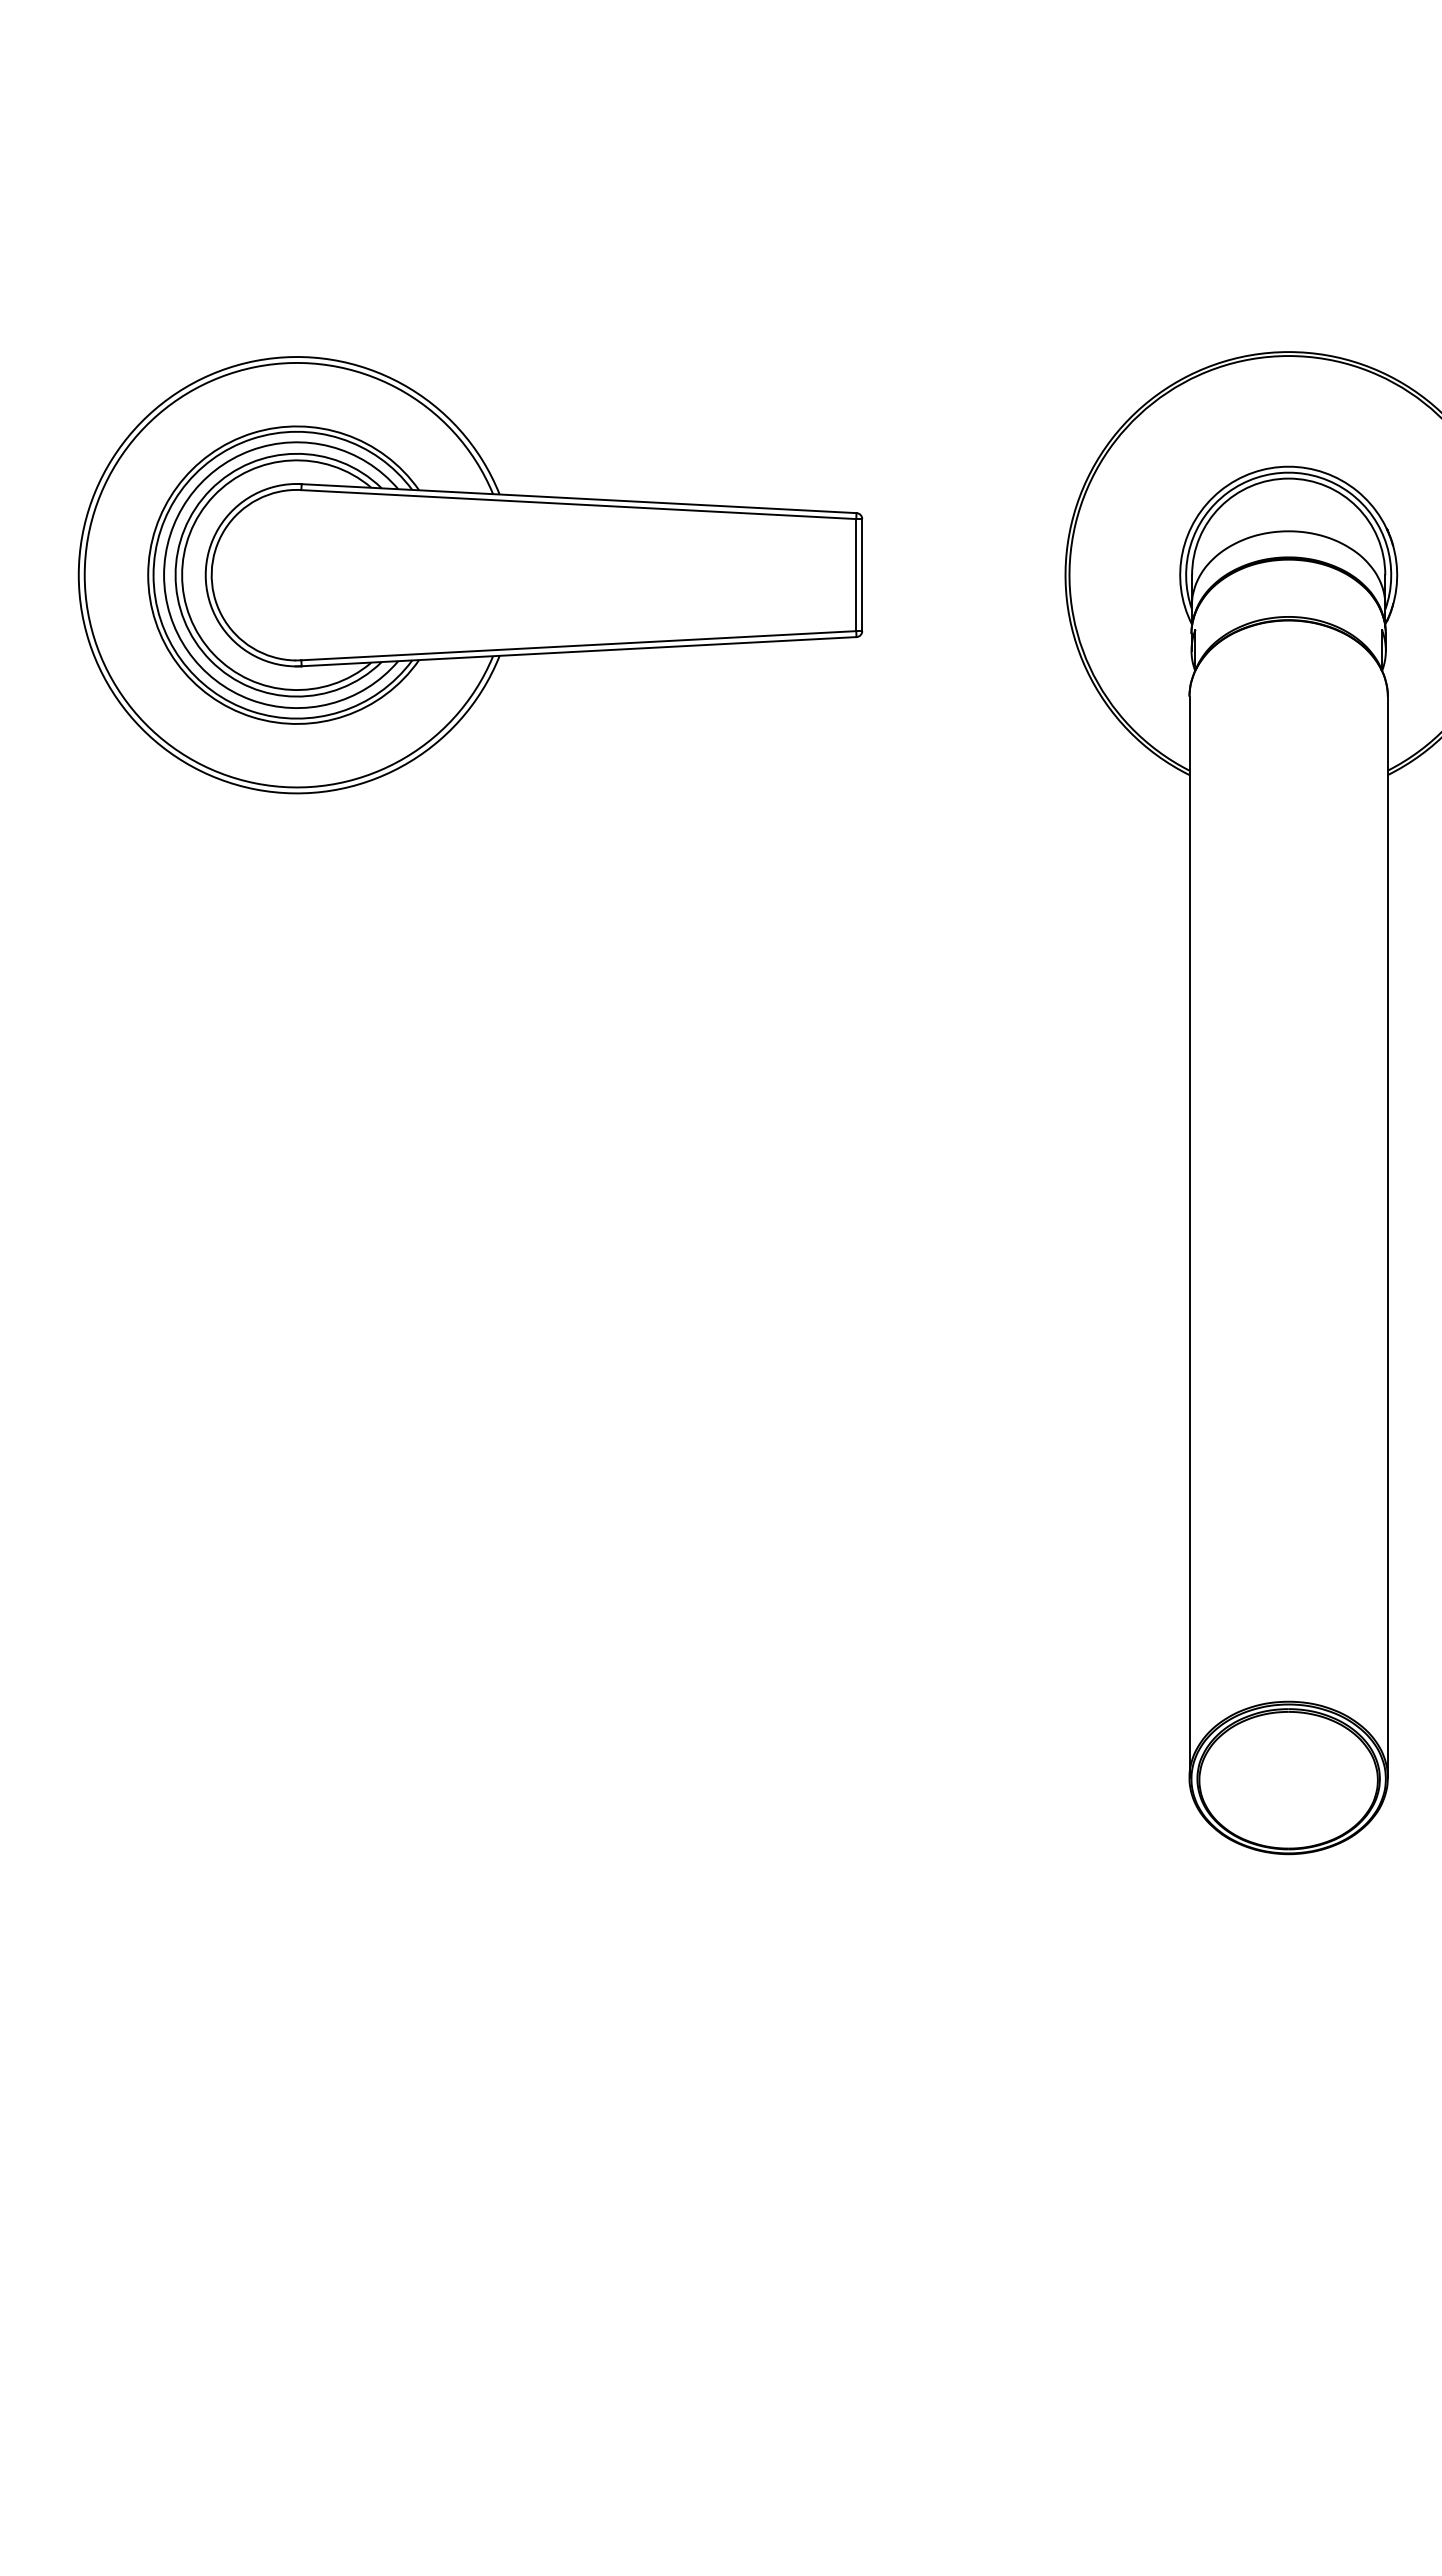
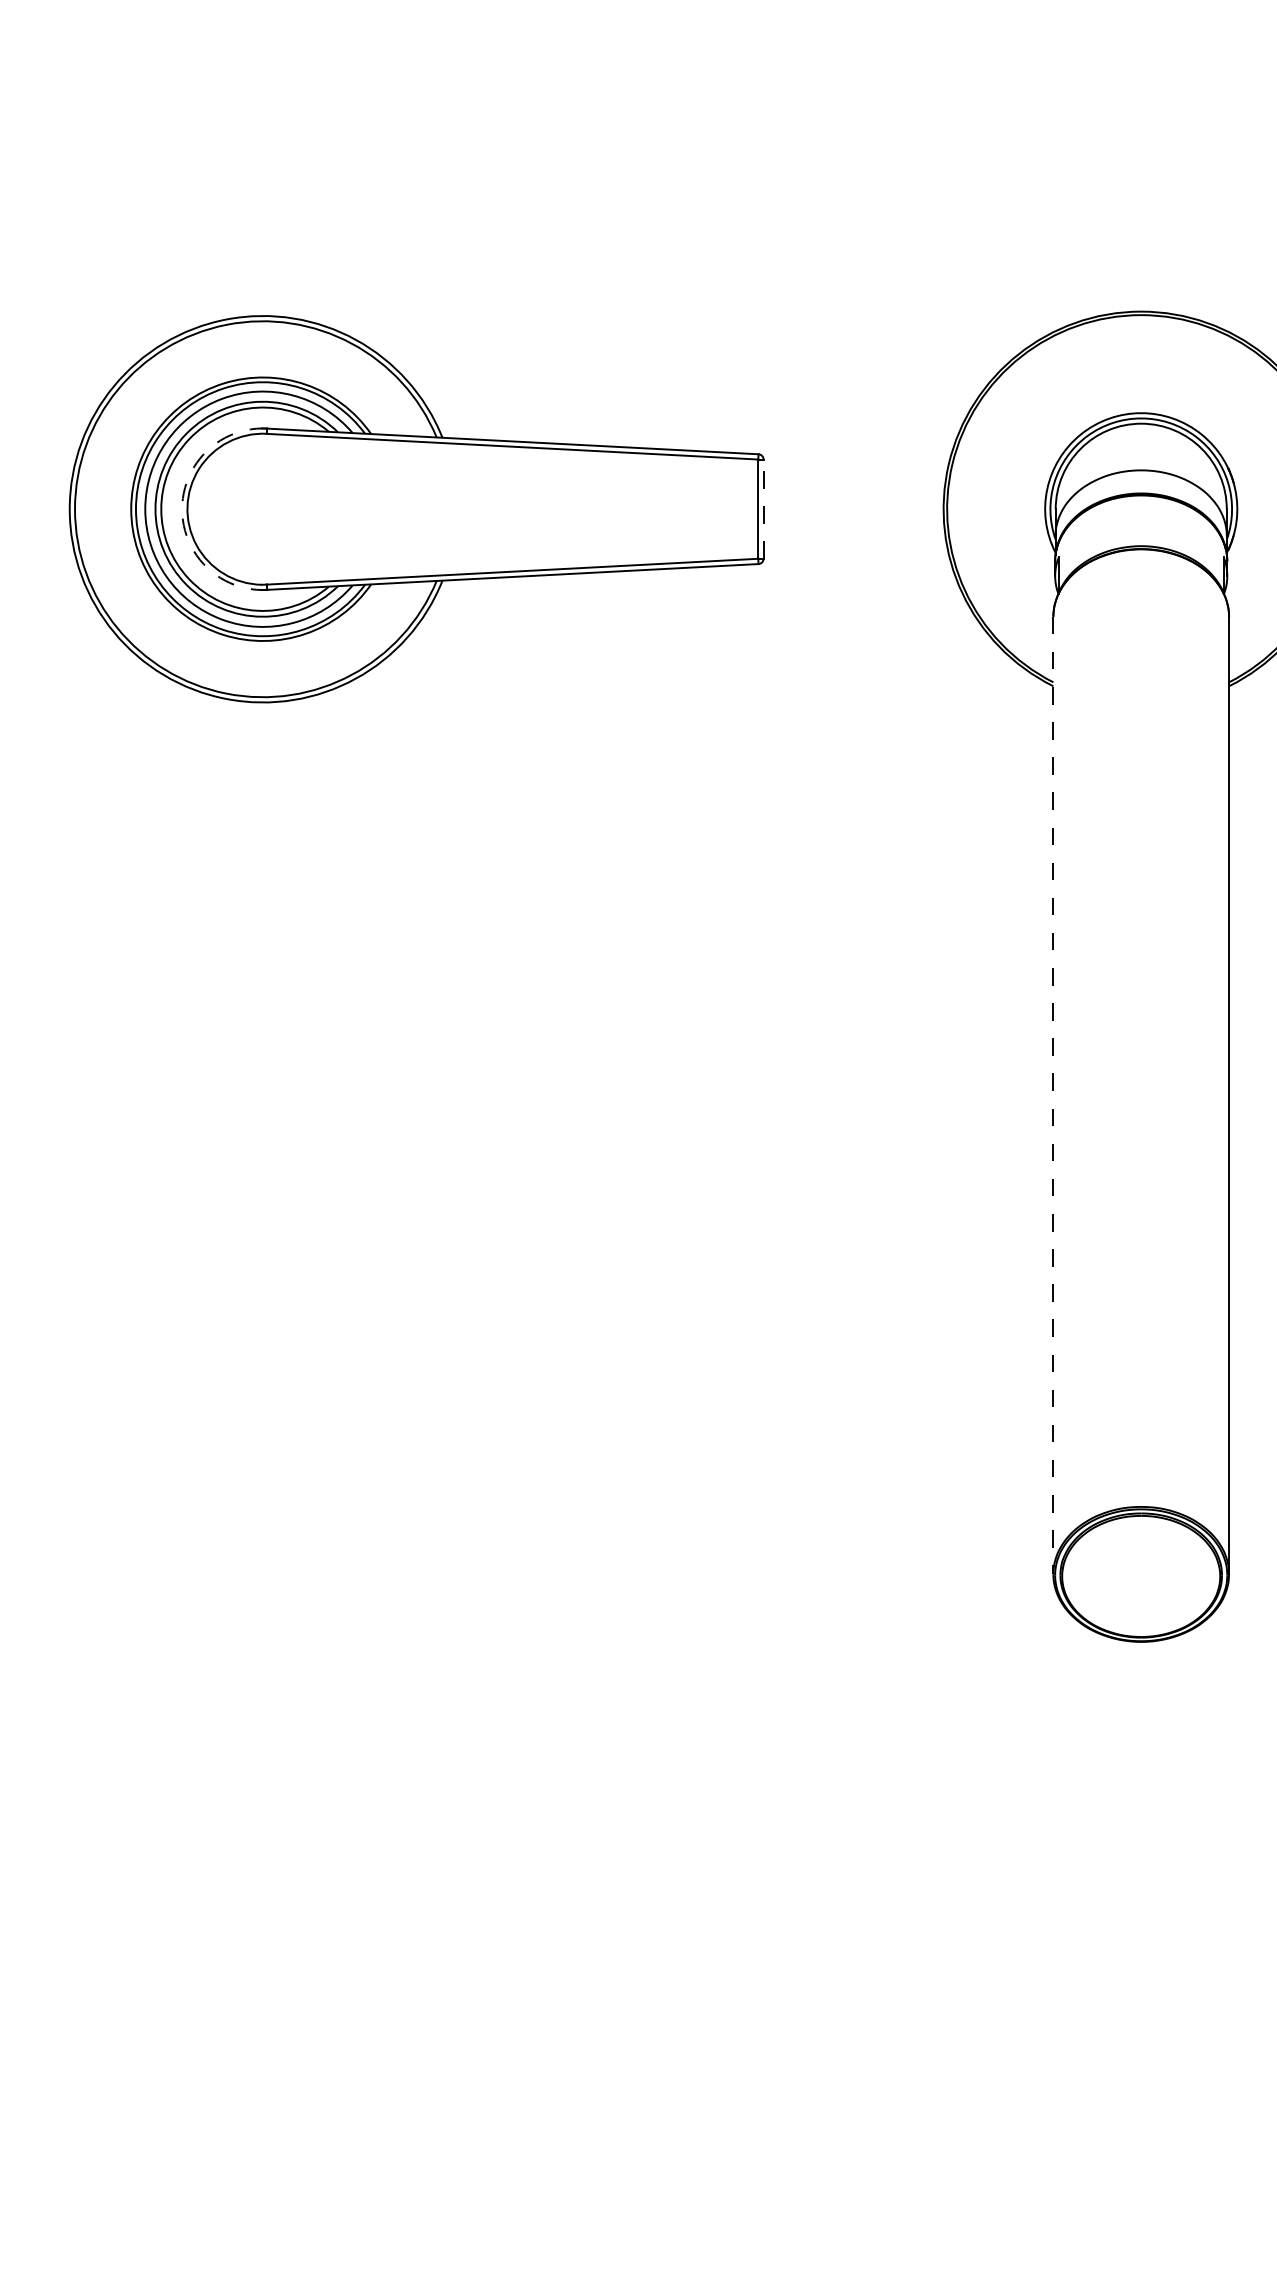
line: (862, 574) -> (763, 508), solid -> dashed
arc: (205, 575) -> (181, 509), solid -> dashed
line: (1189, 1237) -> (1053, 1095), solid -> dashed

